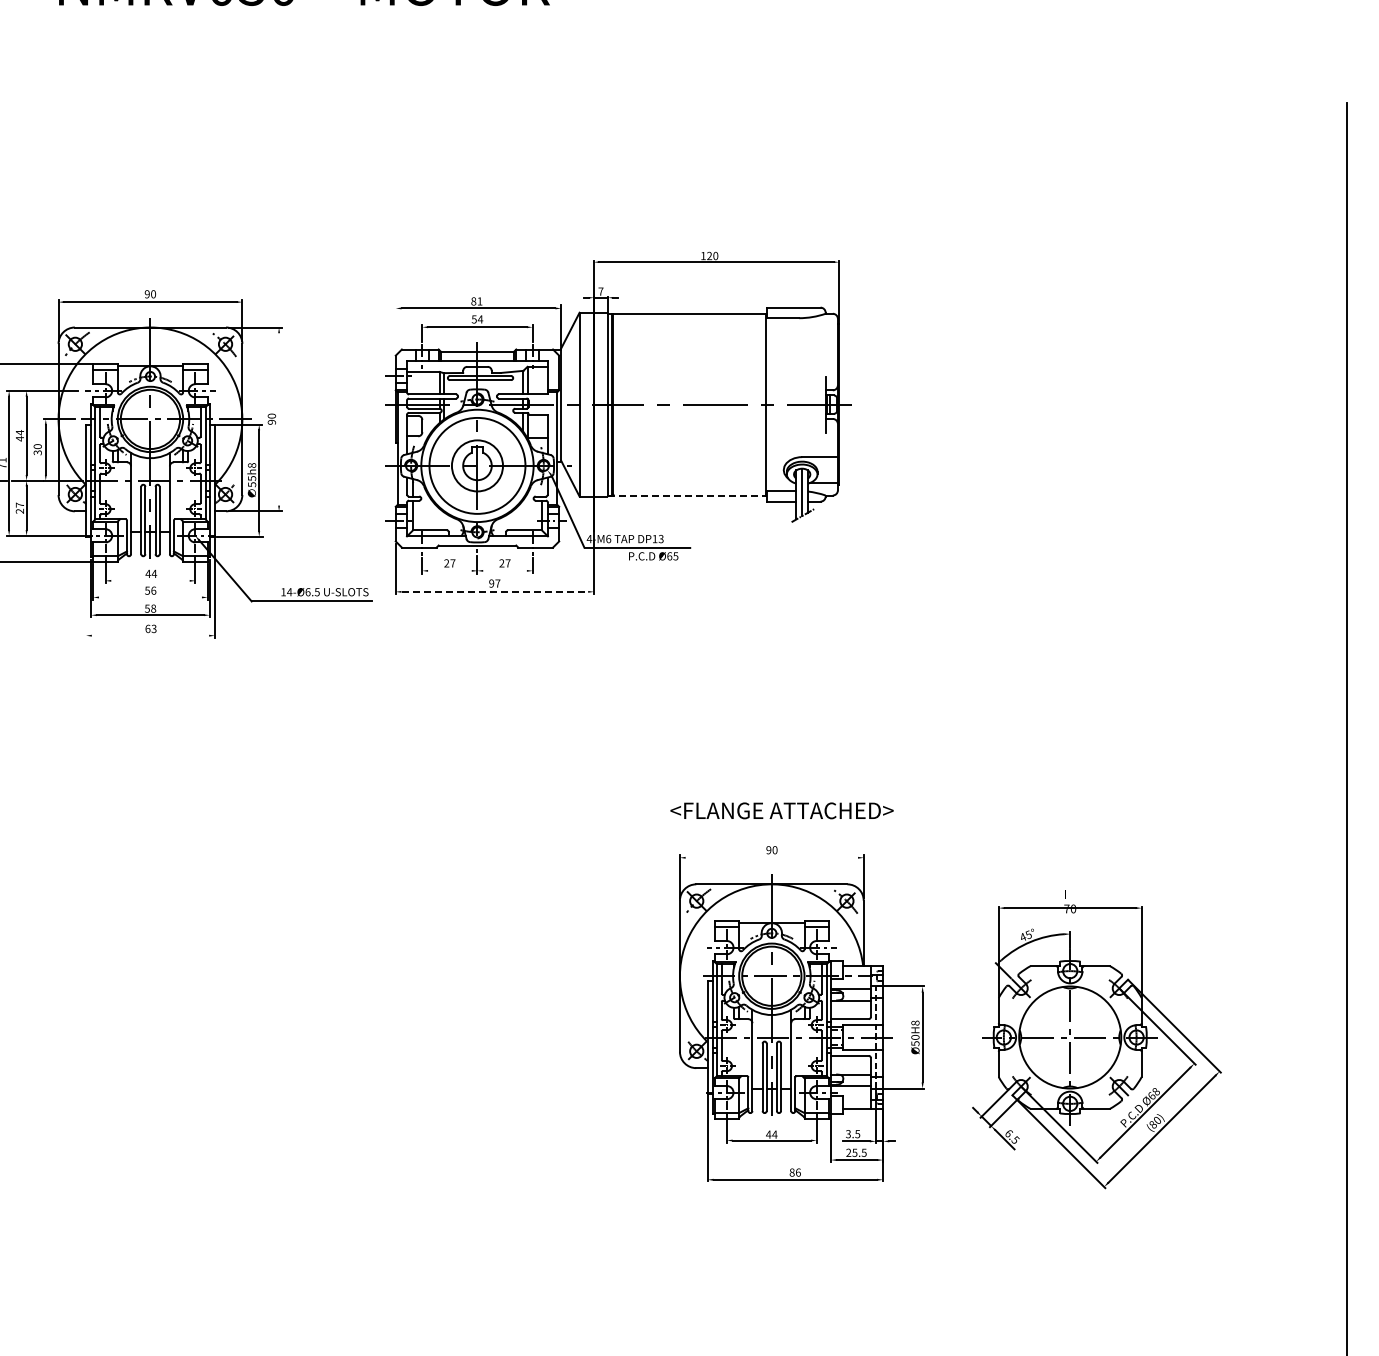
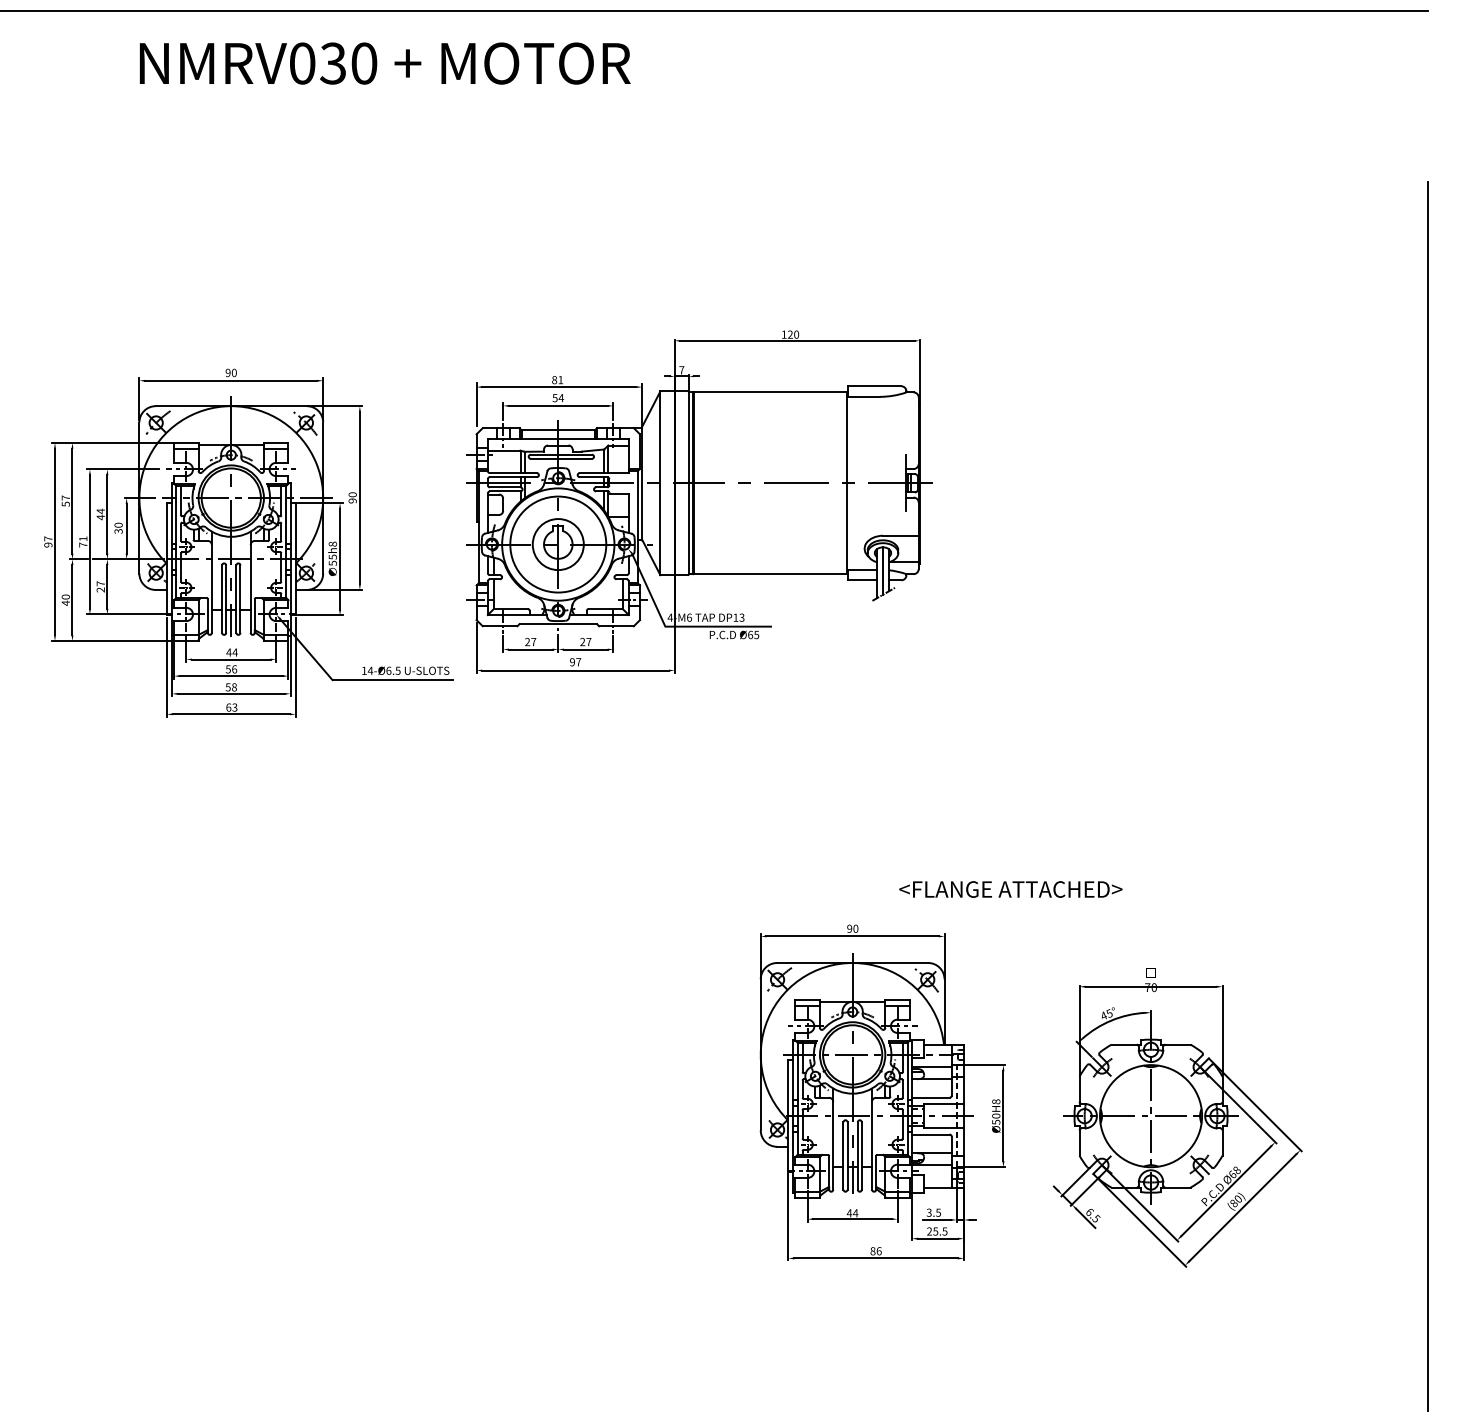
line: (395, 325) -> (476, 404), added
line: (278, 418) -> (359, 497), added
line: (687, 495) -> (768, 574), dashed -> solid
line: (449, 570) -> (530, 649), added
line: (504, 570) -> (585, 649), added
line: (150, 580) -> (231, 659), added
line: (85, 588) -> (166, 667), added
line: (495, 591) -> (576, 670), dashed -> solid
line: (149, 597) -> (230, 676), added
line: (149, 635) -> (230, 714), added
text: (781, 810) -> (1010, 889), moved
line: (771, 857) -> (852, 936), added

